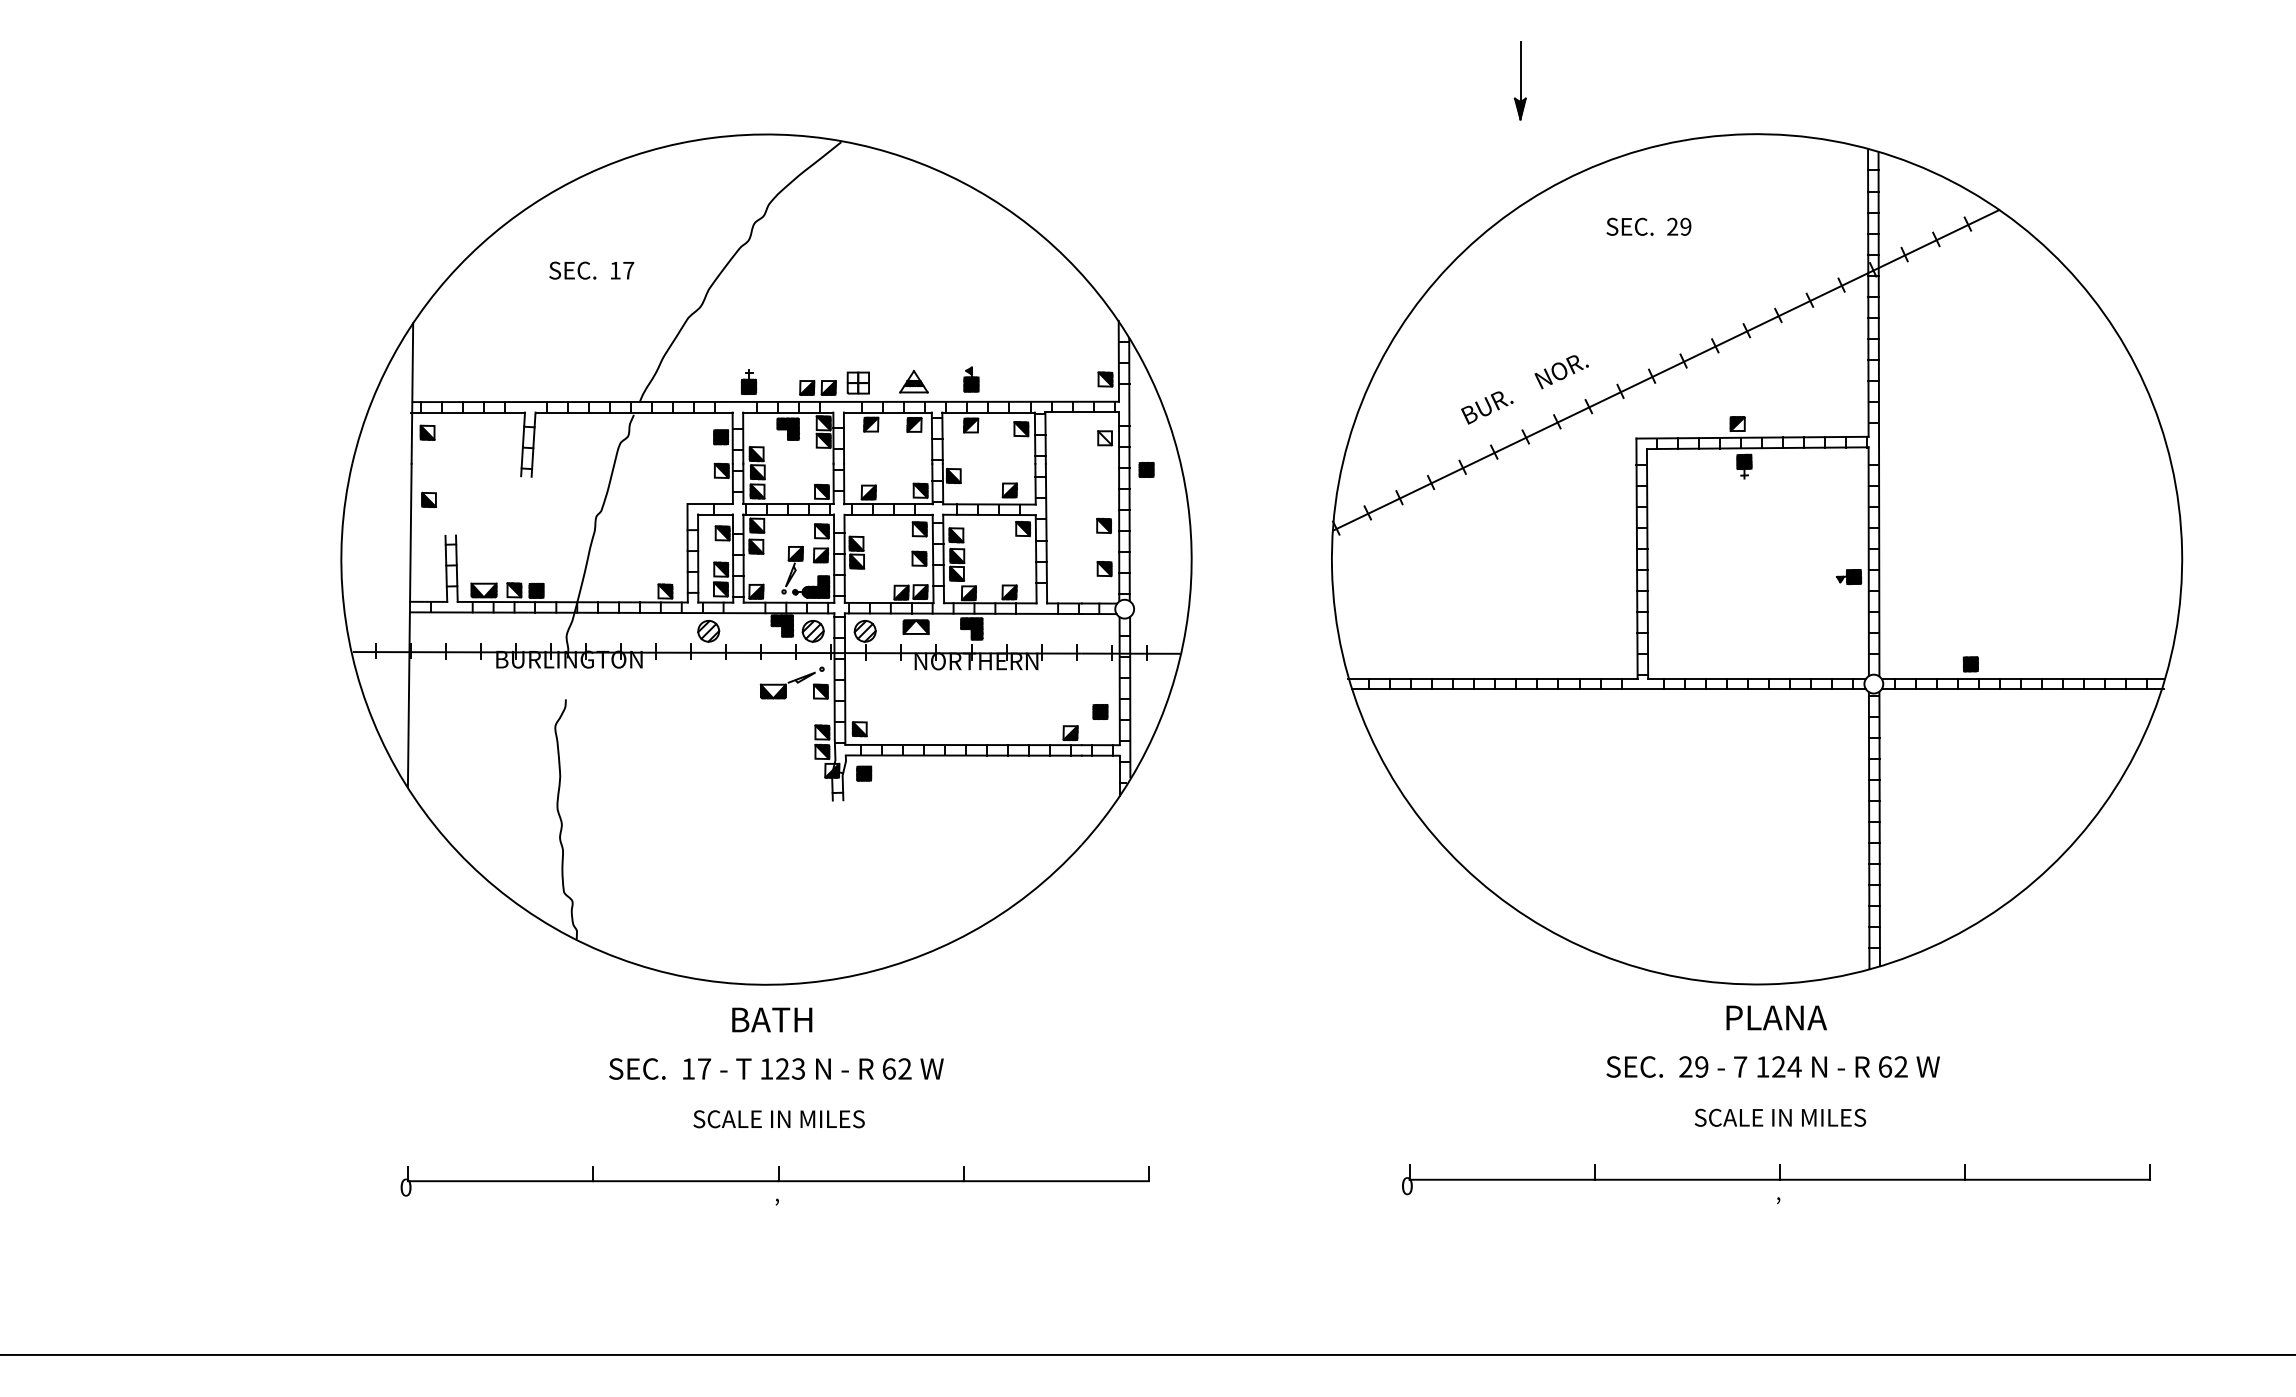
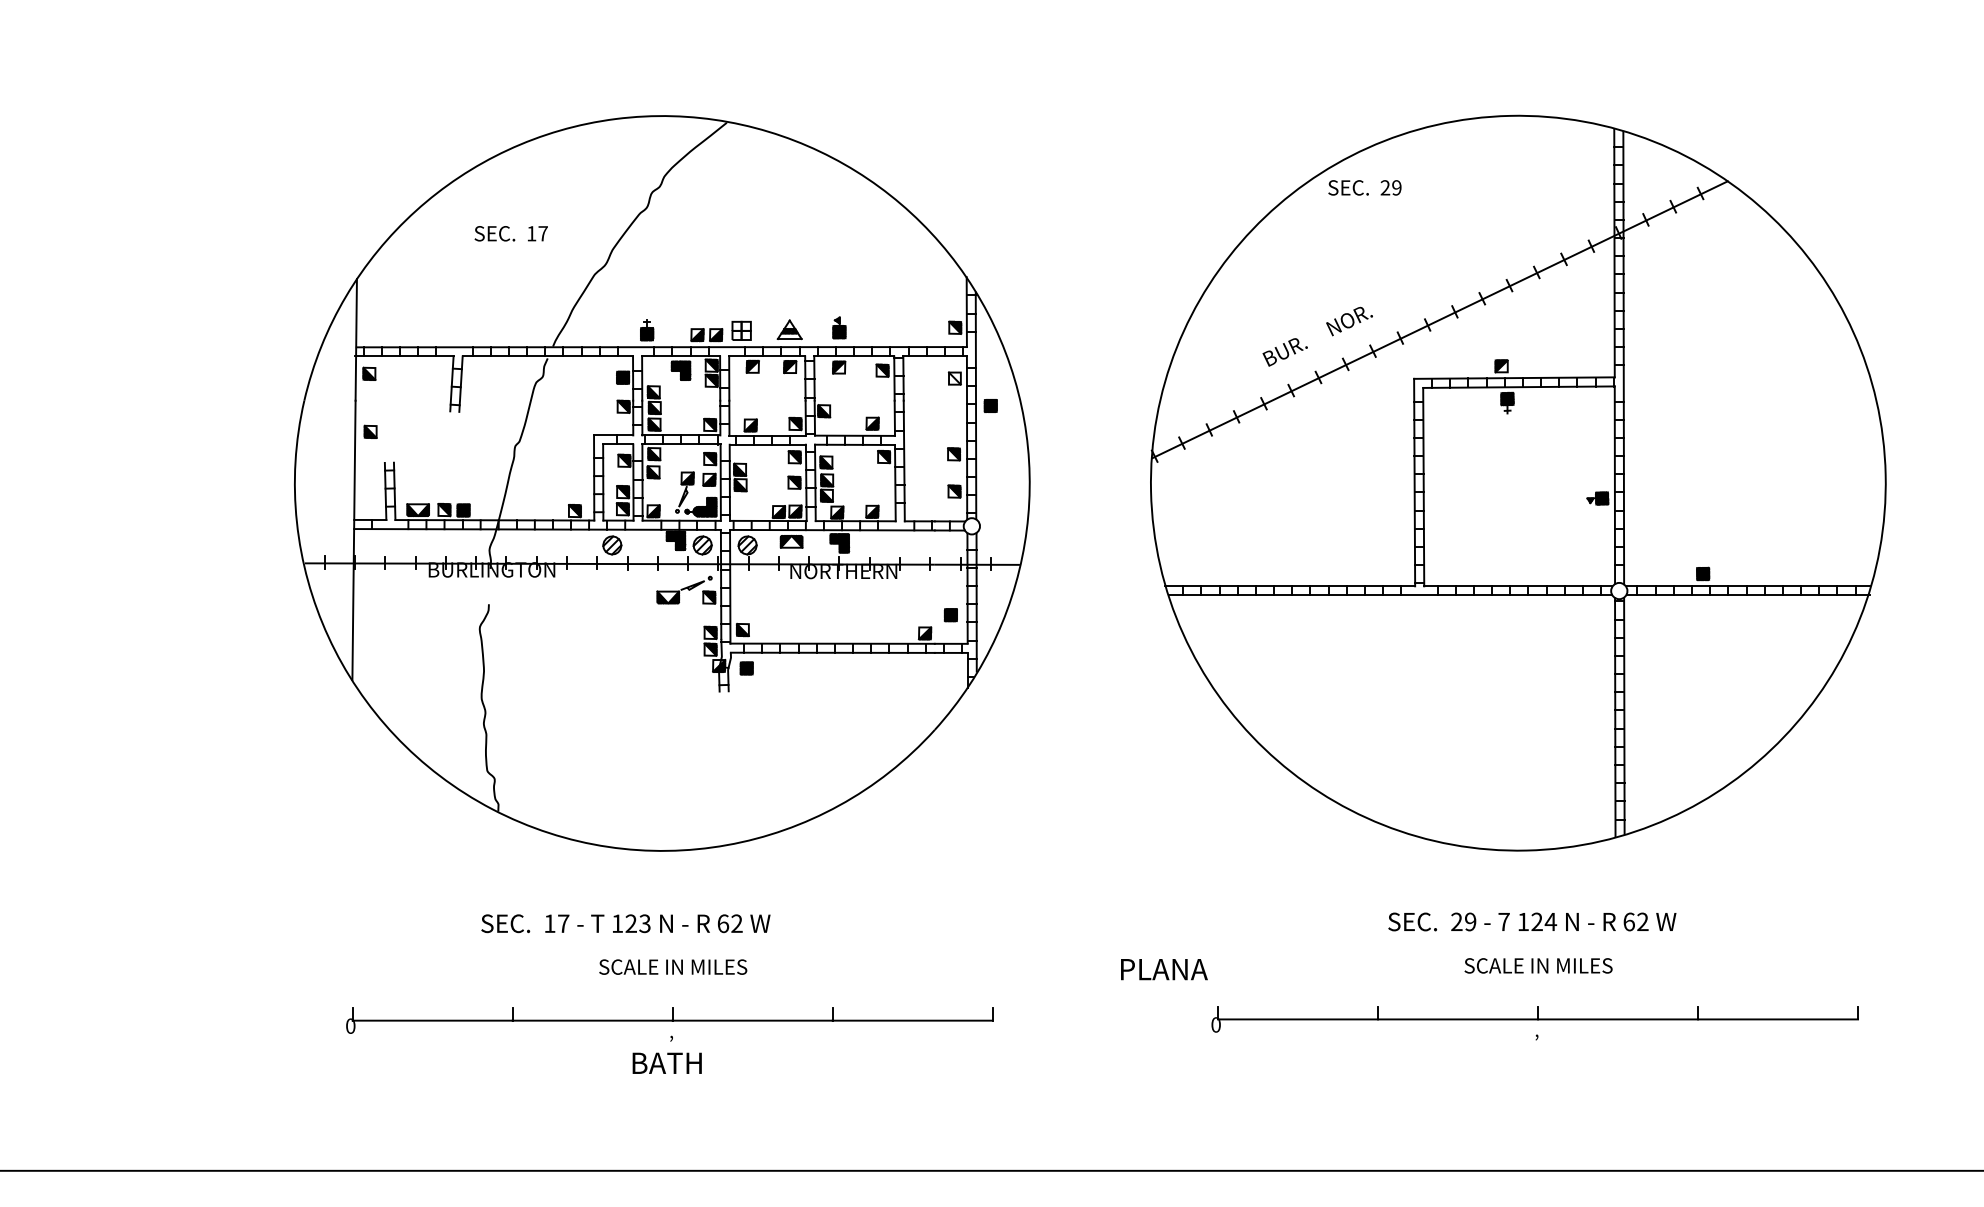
part: (1520, 80) -> (1313, 69), removed
text: (1648, 226) -> (1364, 187), moved
text: (1776, 1017) -> (1164, 969), moved
text: (771, 1019) -> (666, 1062), moved
text: (775, 1068) -> (625, 923), moved

